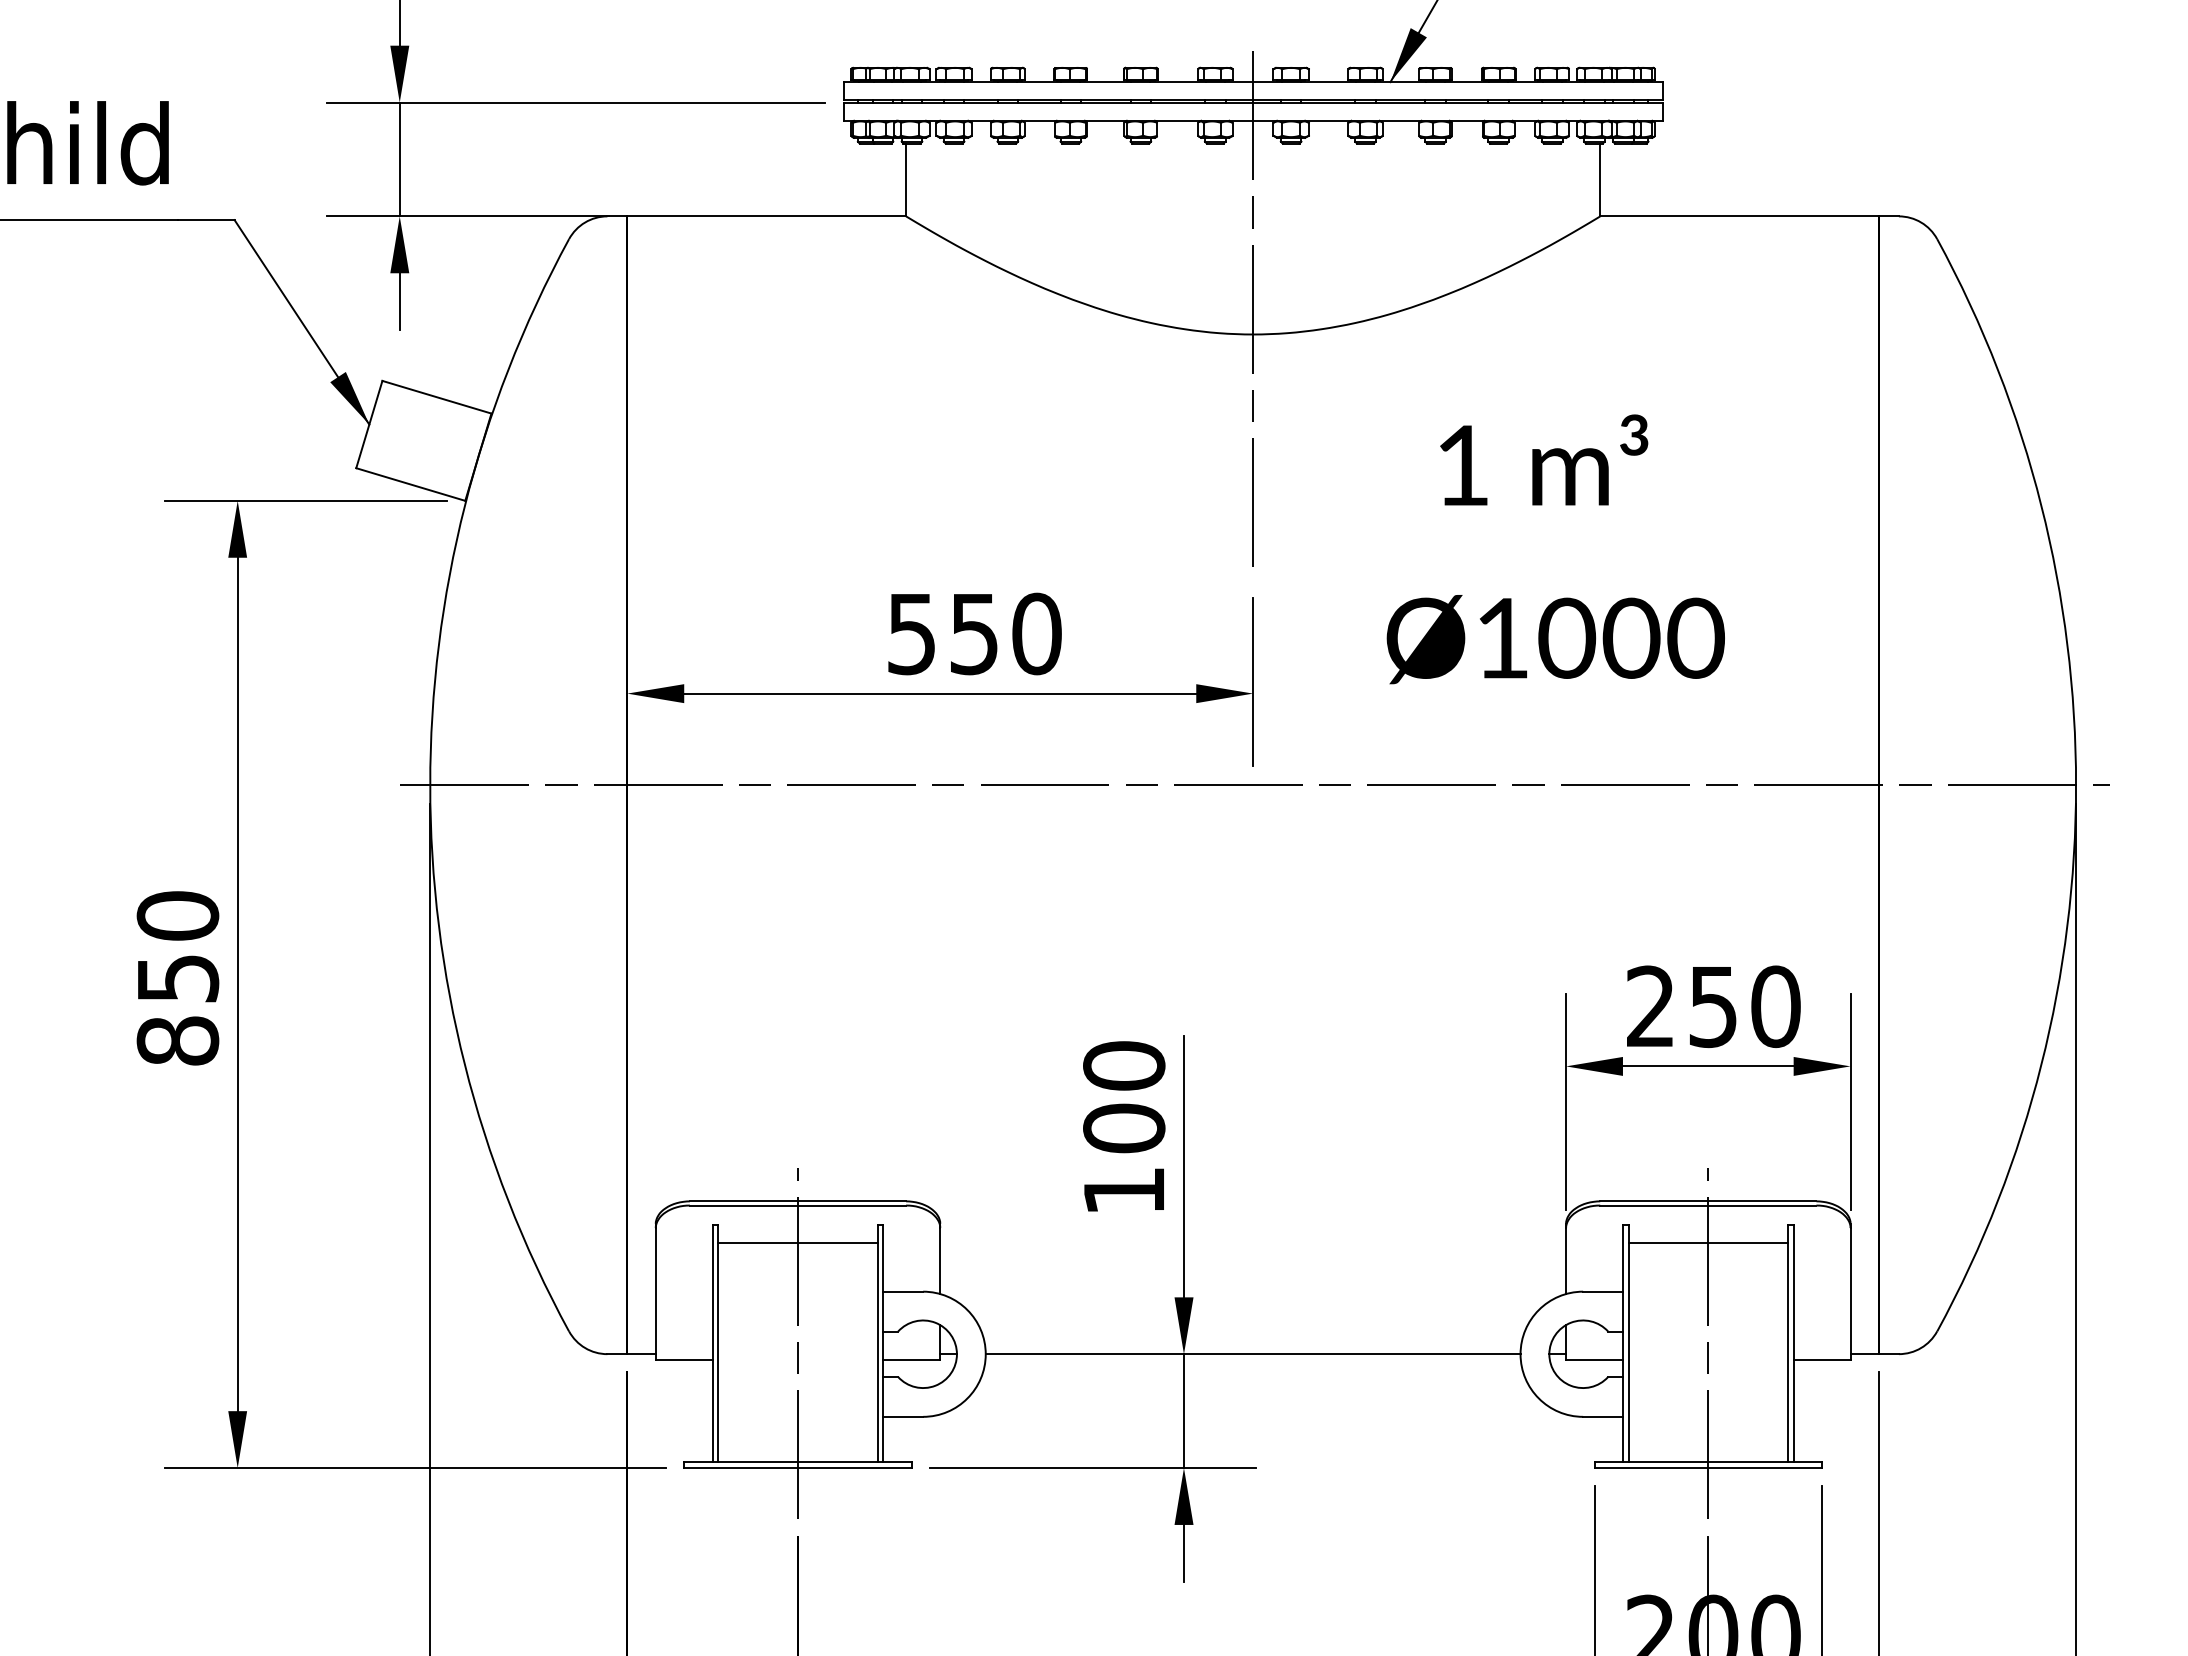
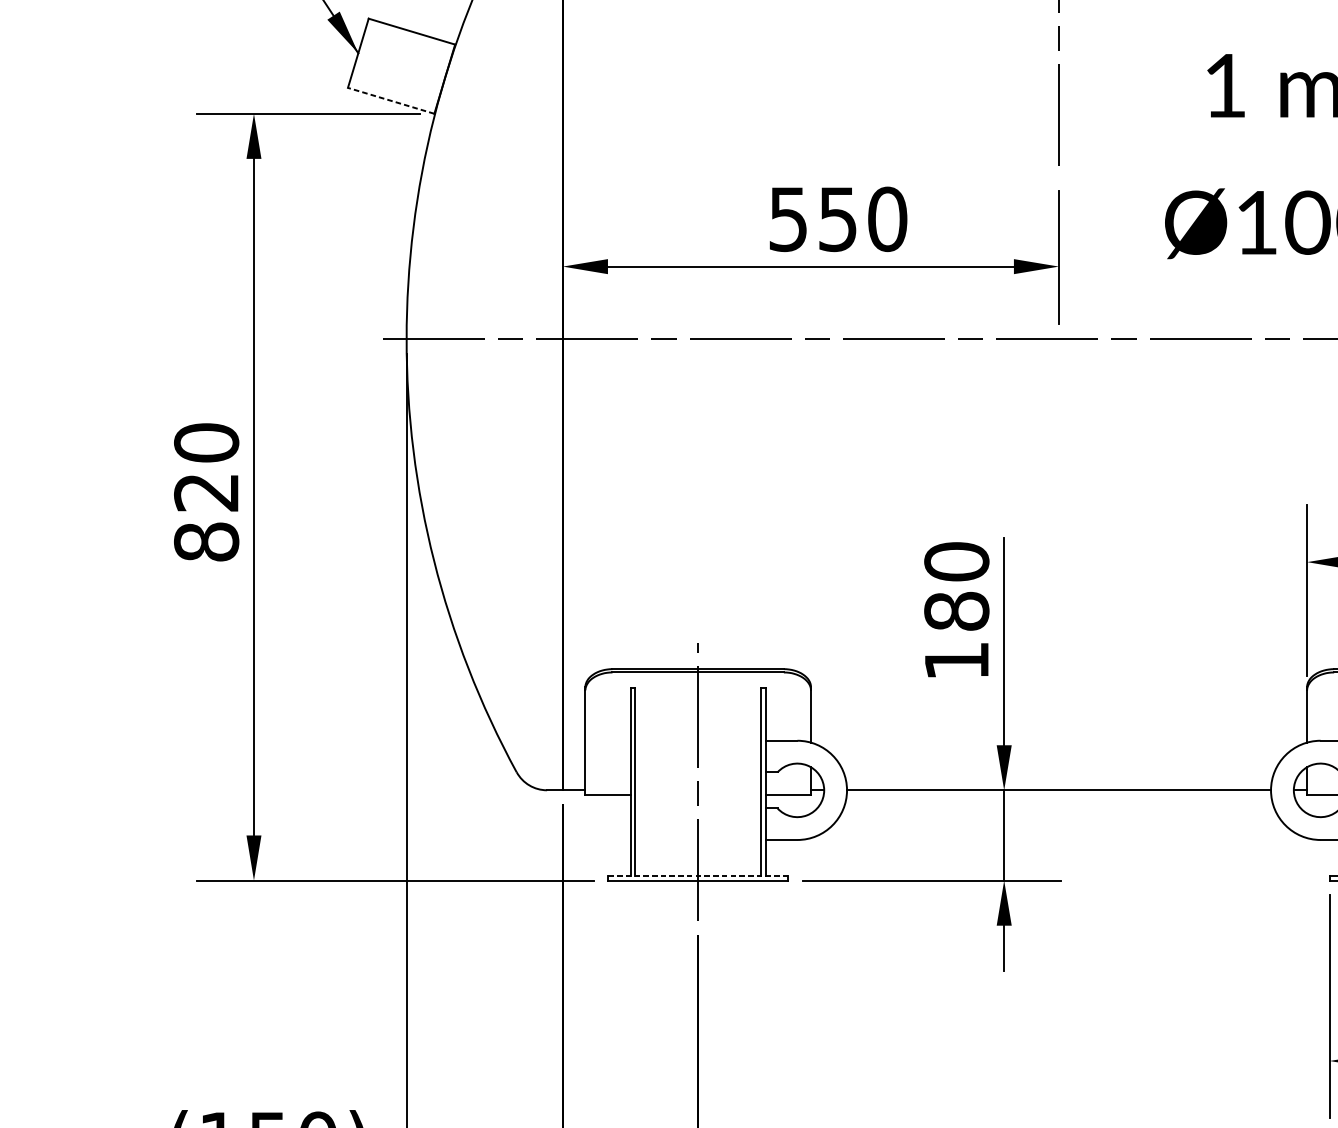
line: (410, 484) -> (390, 100), solid -> dashed
text: (177, 978) -> (206, 492), 850 -> 820
text: (1124, 1128) -> (957, 611), 100 -> 180
line: (797, 1243) -> (697, 702), removed
line: (798, 1462) -> (698, 876), solid -> dashed

